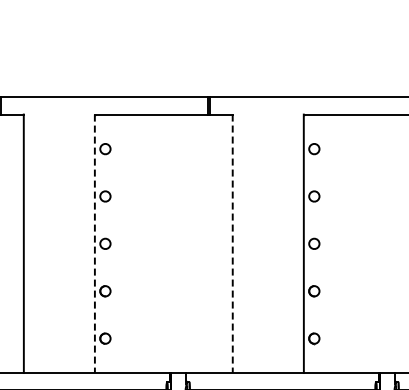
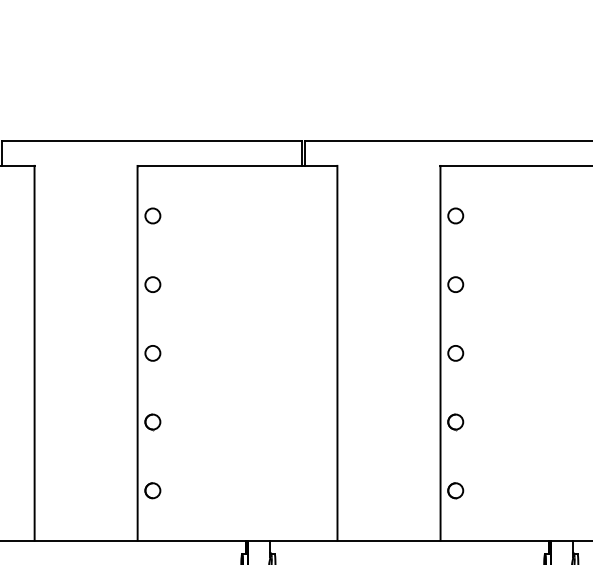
line: (94, 244) -> (137, 354), dashed -> solid
line: (232, 244) -> (337, 354), dashed -> solid

